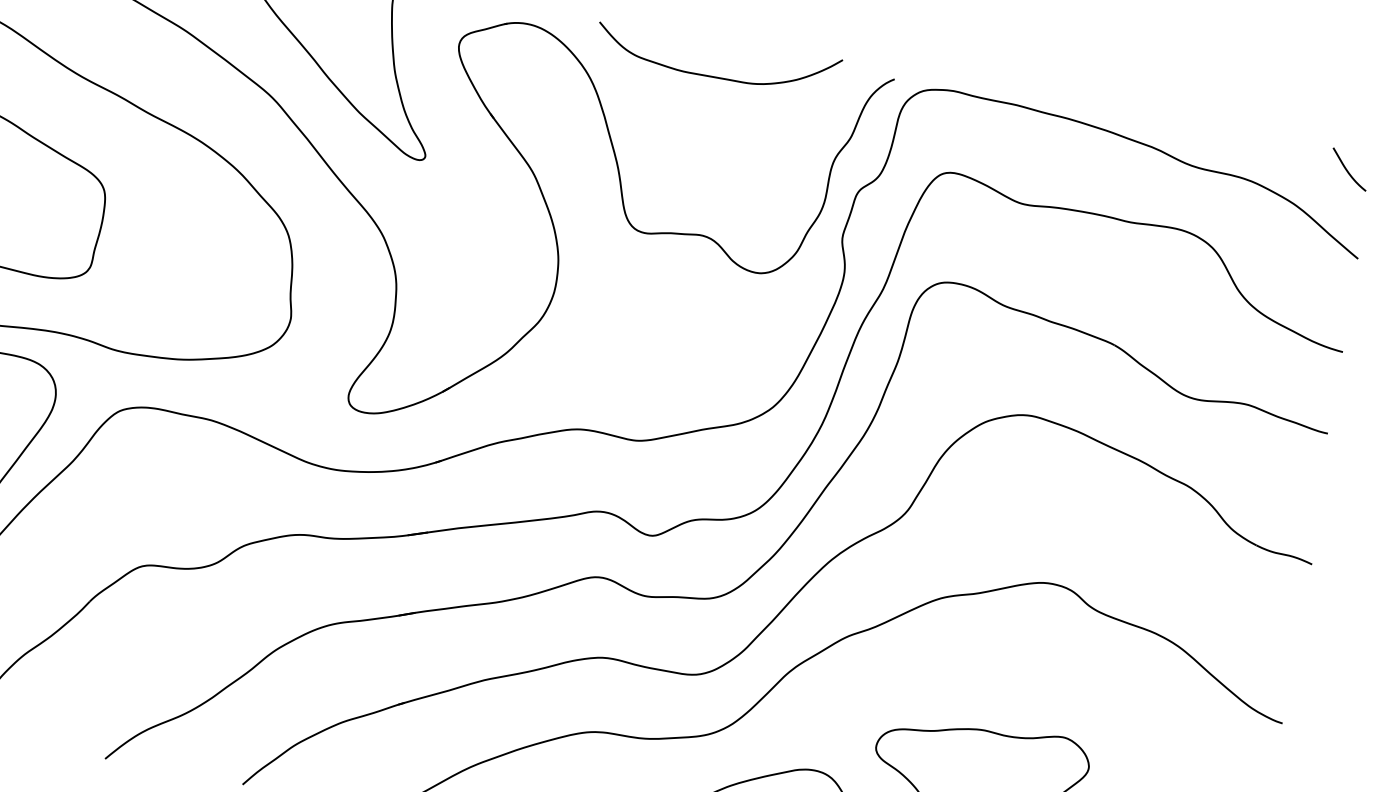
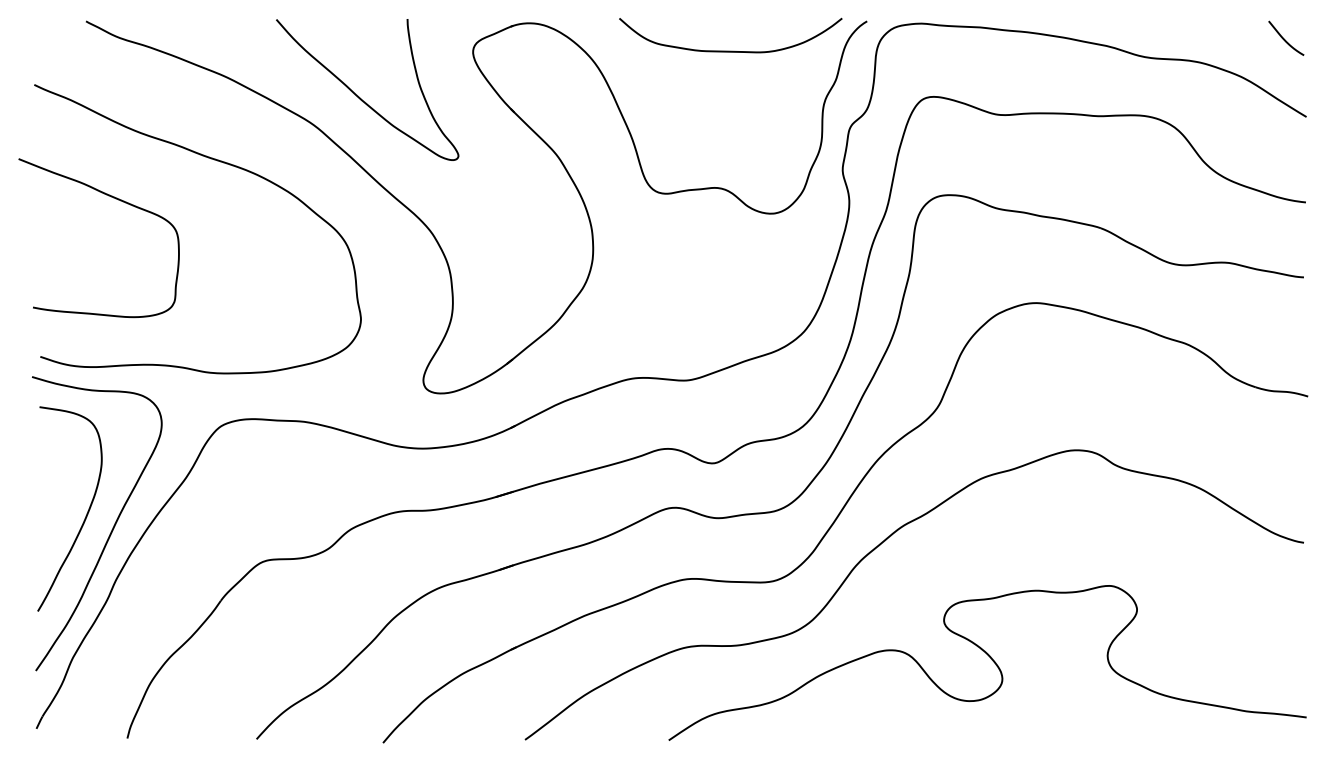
curve: (715, 76) -> (730, 50), moved

